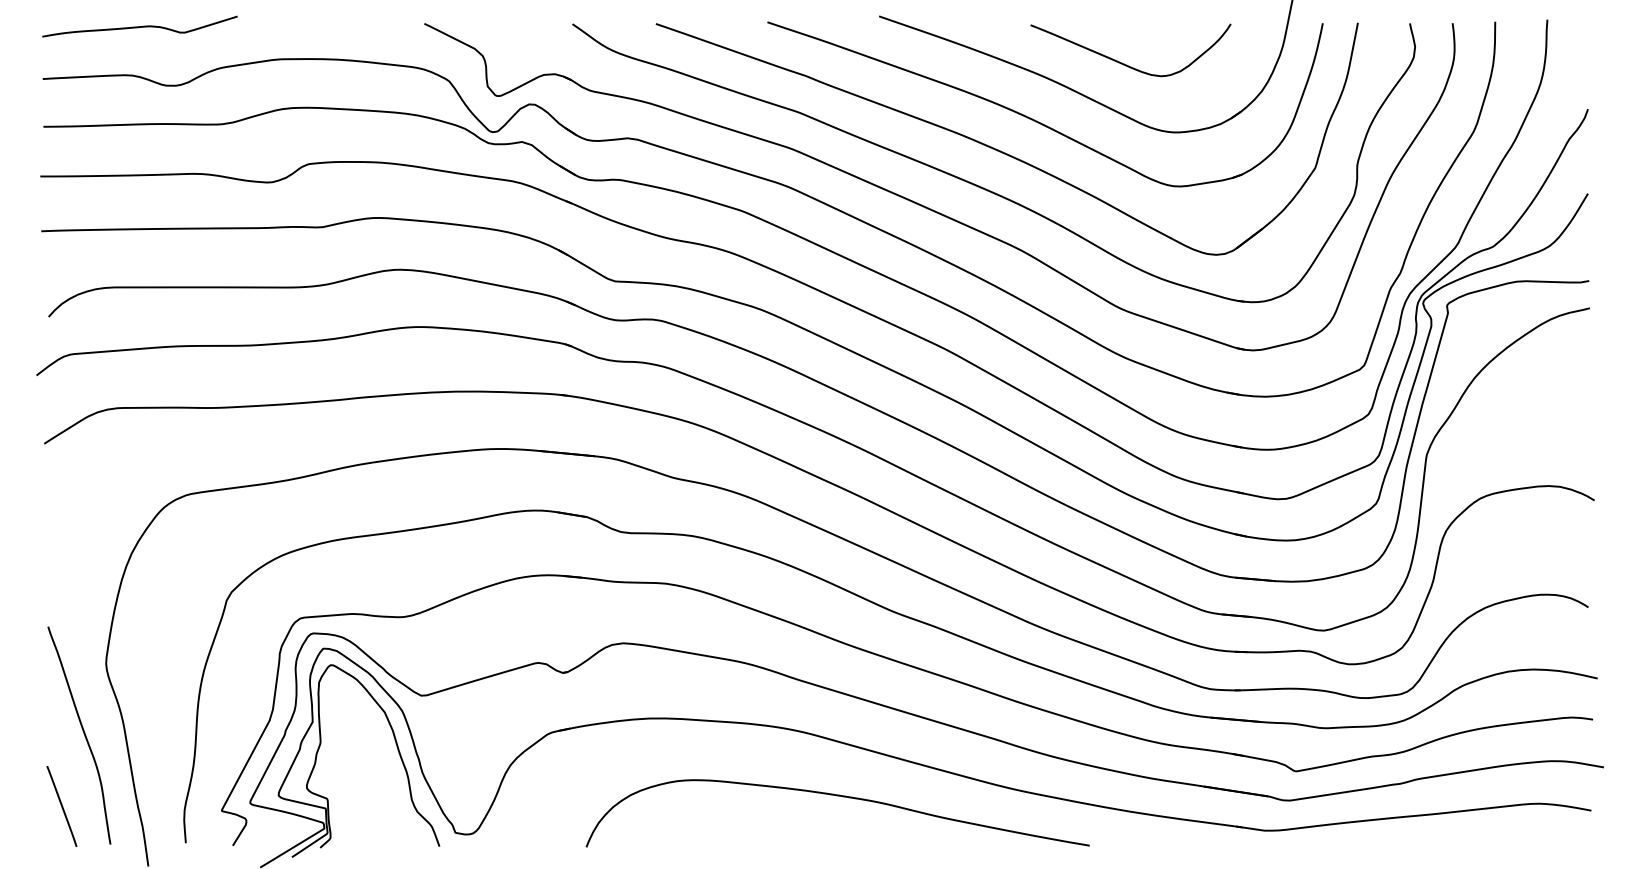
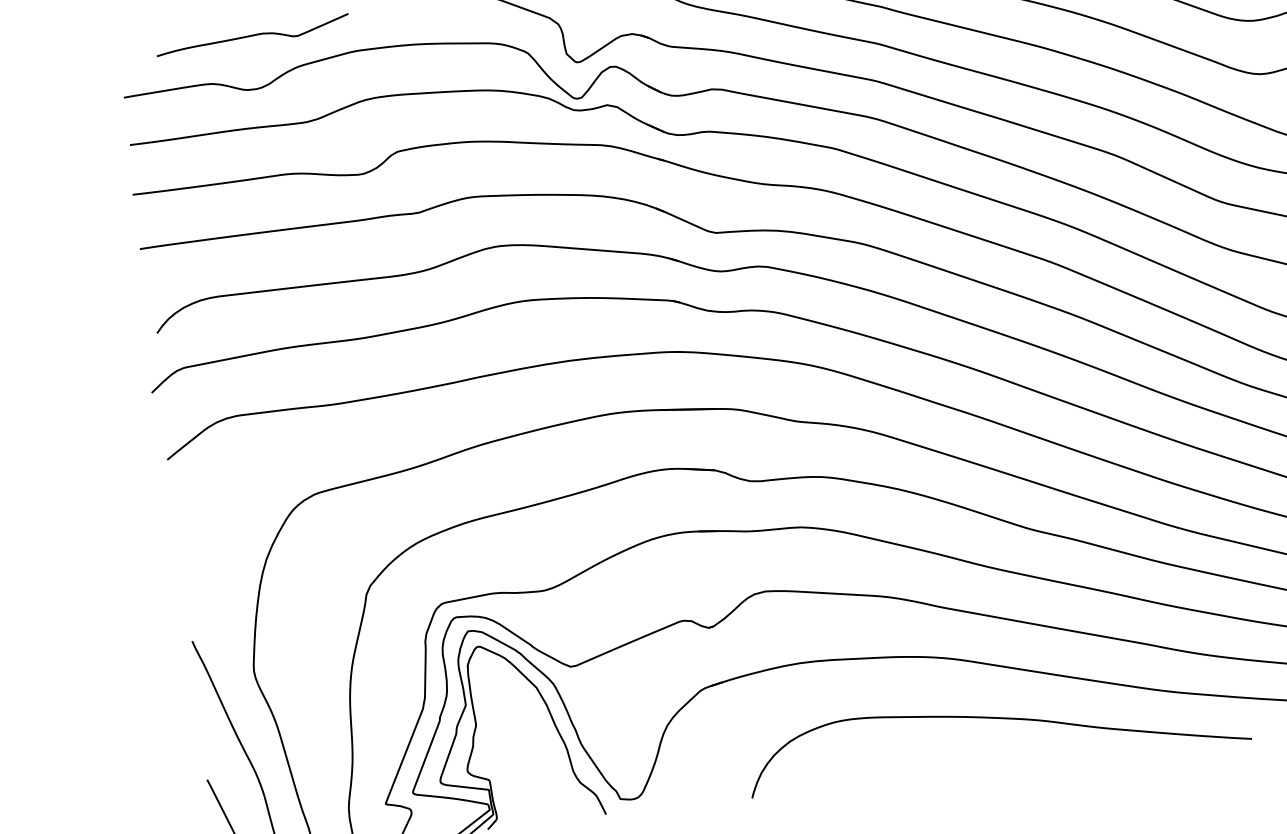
curve: (139, 26) -> (252, 35), moved

